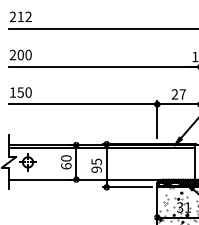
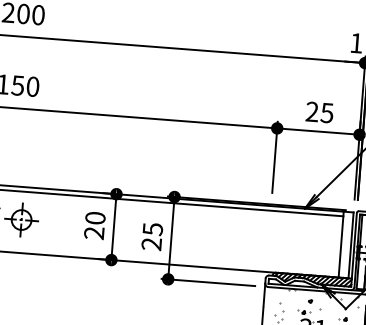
text: (182, 94) -> (326, 113), 27 -> 25
text: (66, 166) -> (94, 233), 60 -> 20
text: (96, 169) -> (151, 243), 95 -> 25

